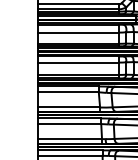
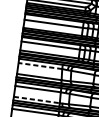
line: (68, 92) -> (40, 66), solid -> dashed
line: (70, 139) -> (37, 100), solid -> dashed

